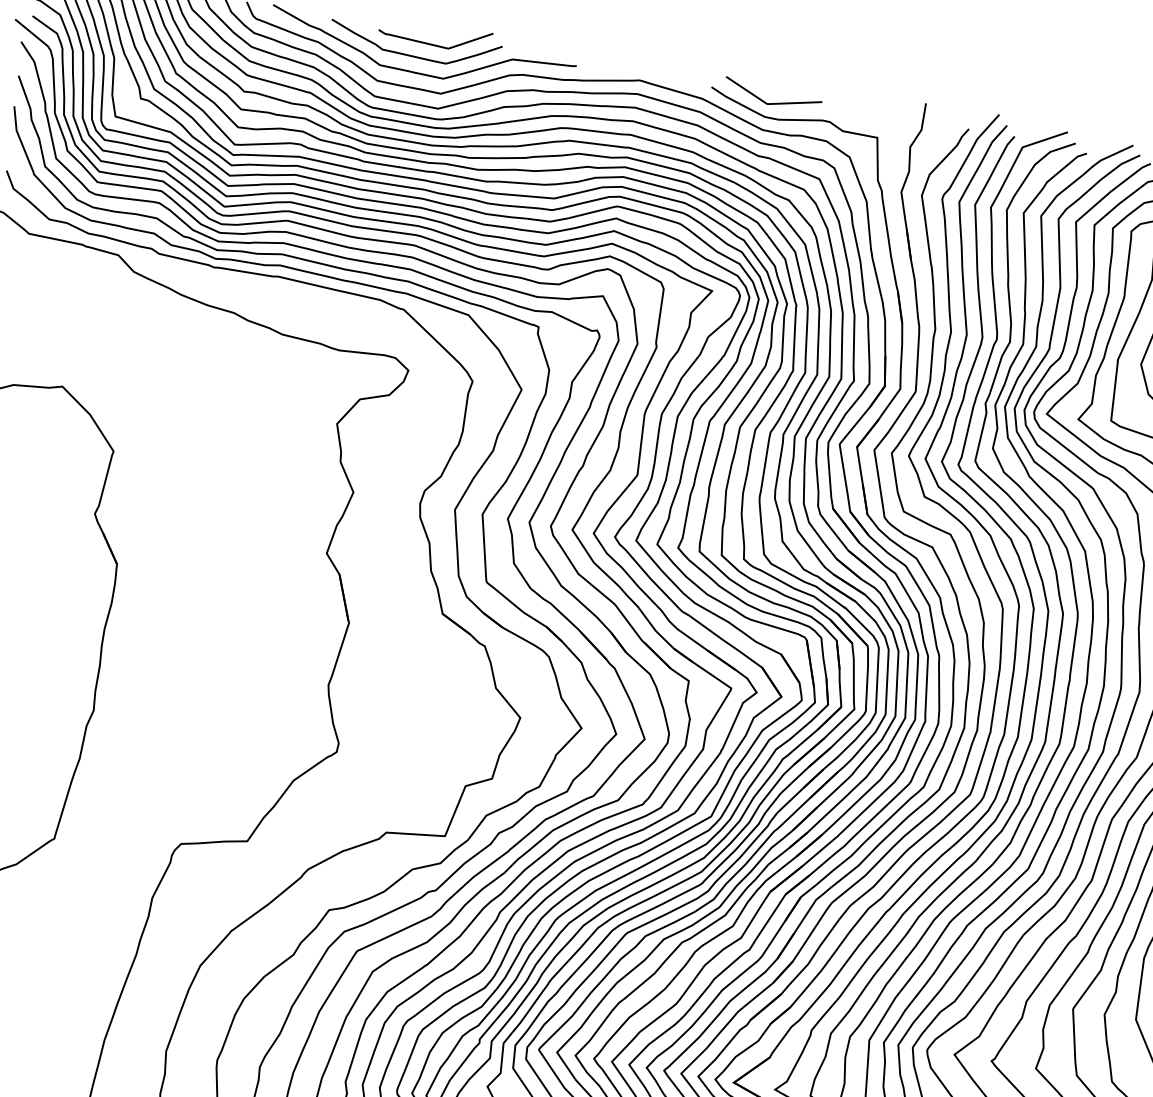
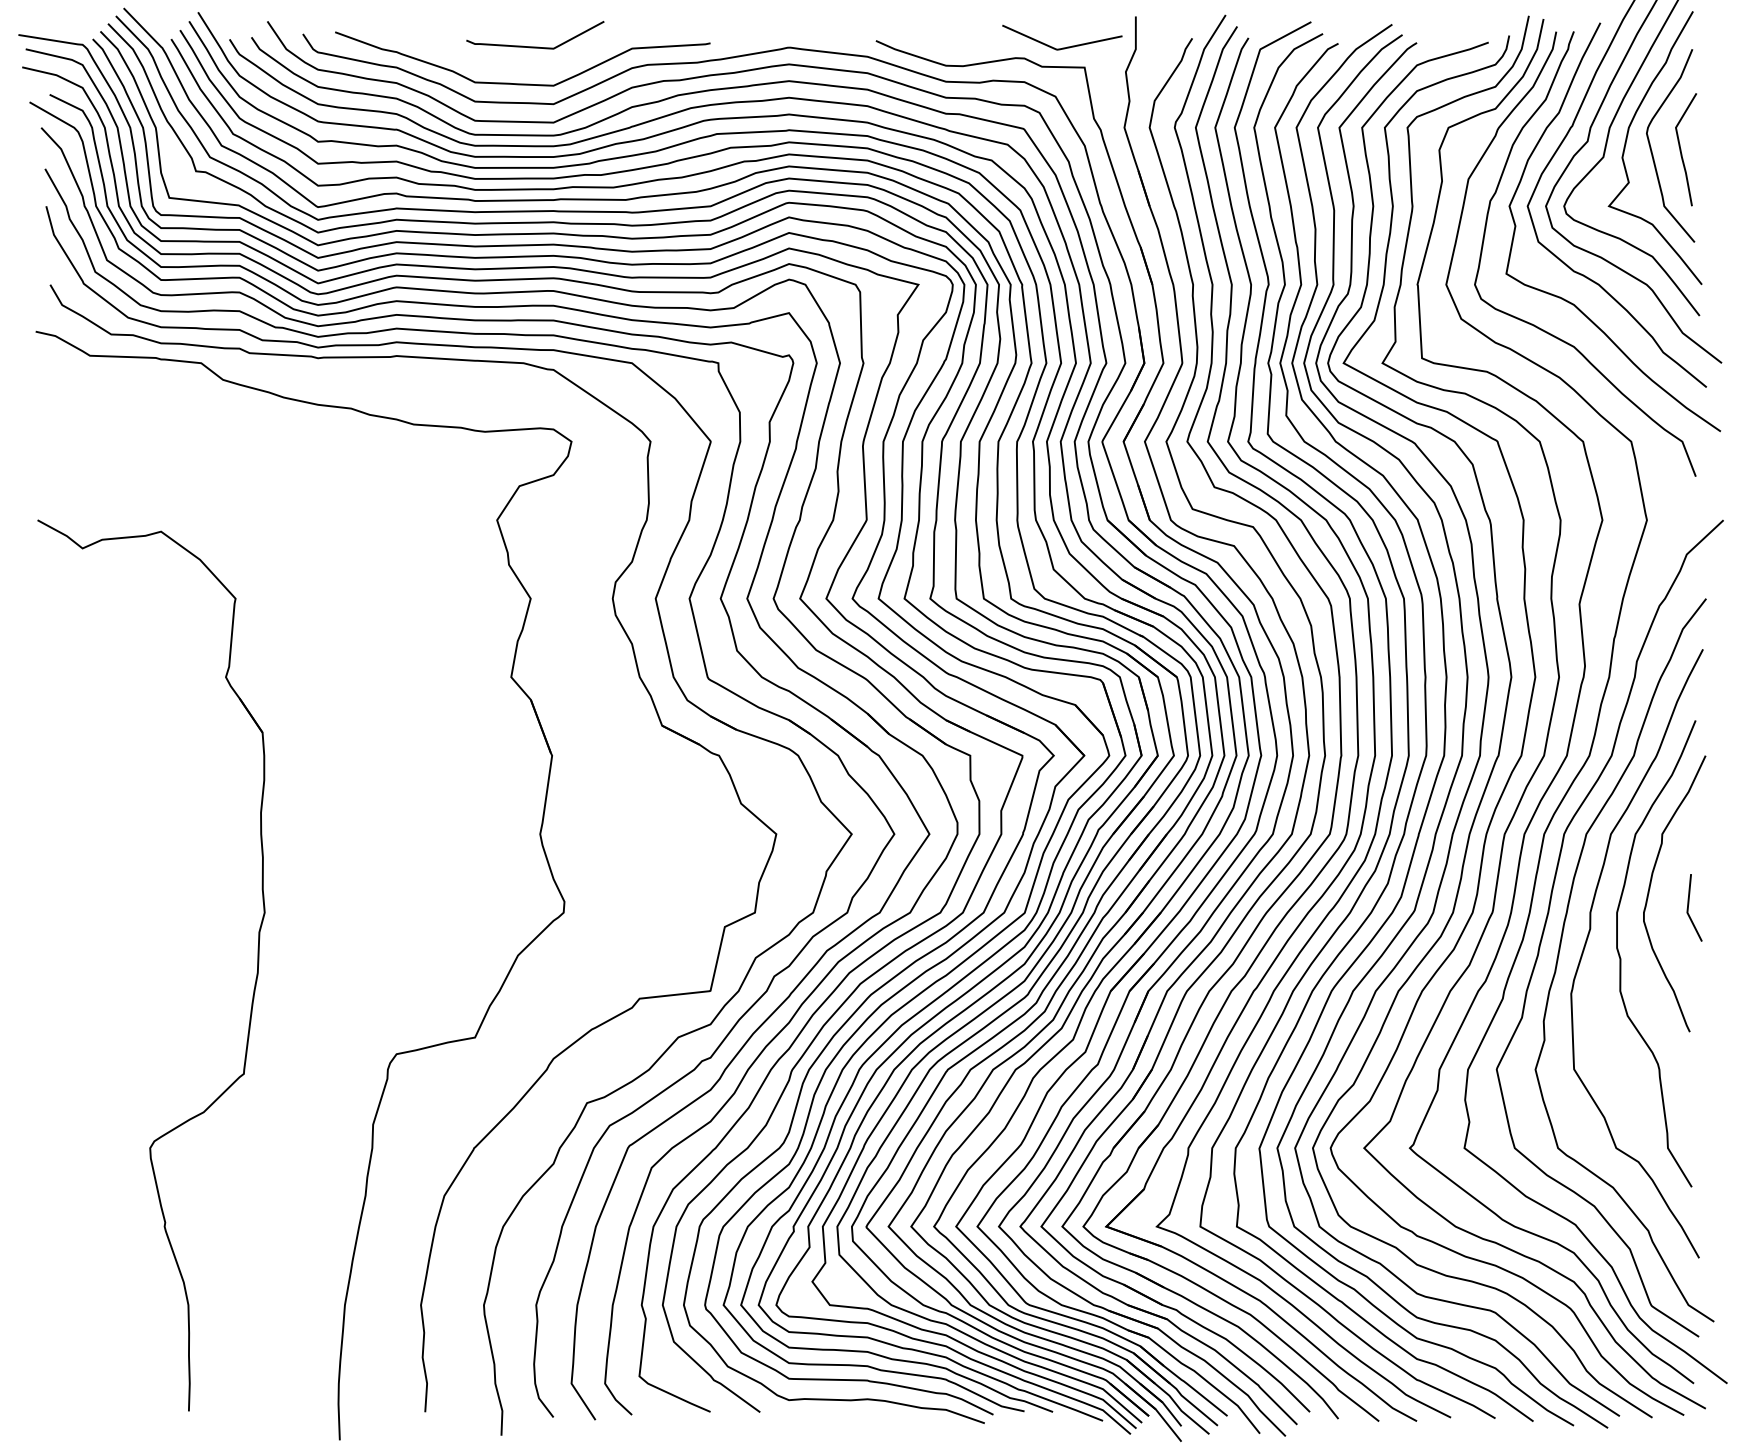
curve: (413, 55) -> (513, 64), removed
curve: (771, 102) -> (1062, 47), moved

